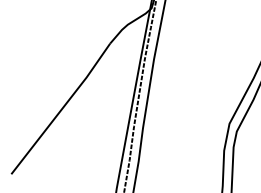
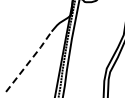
line: (62, 108) -> (29, 61), solid -> dashed

